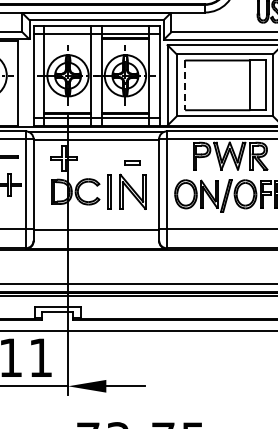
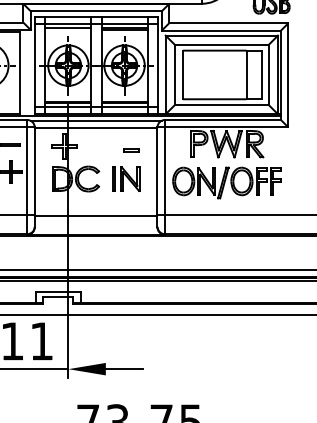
line: (68, 37) -> (68, 28), added
line: (184, 85) -> (182, 75), dashed -> solid
part: (127, 191) -> (126, 178), size x0.71

